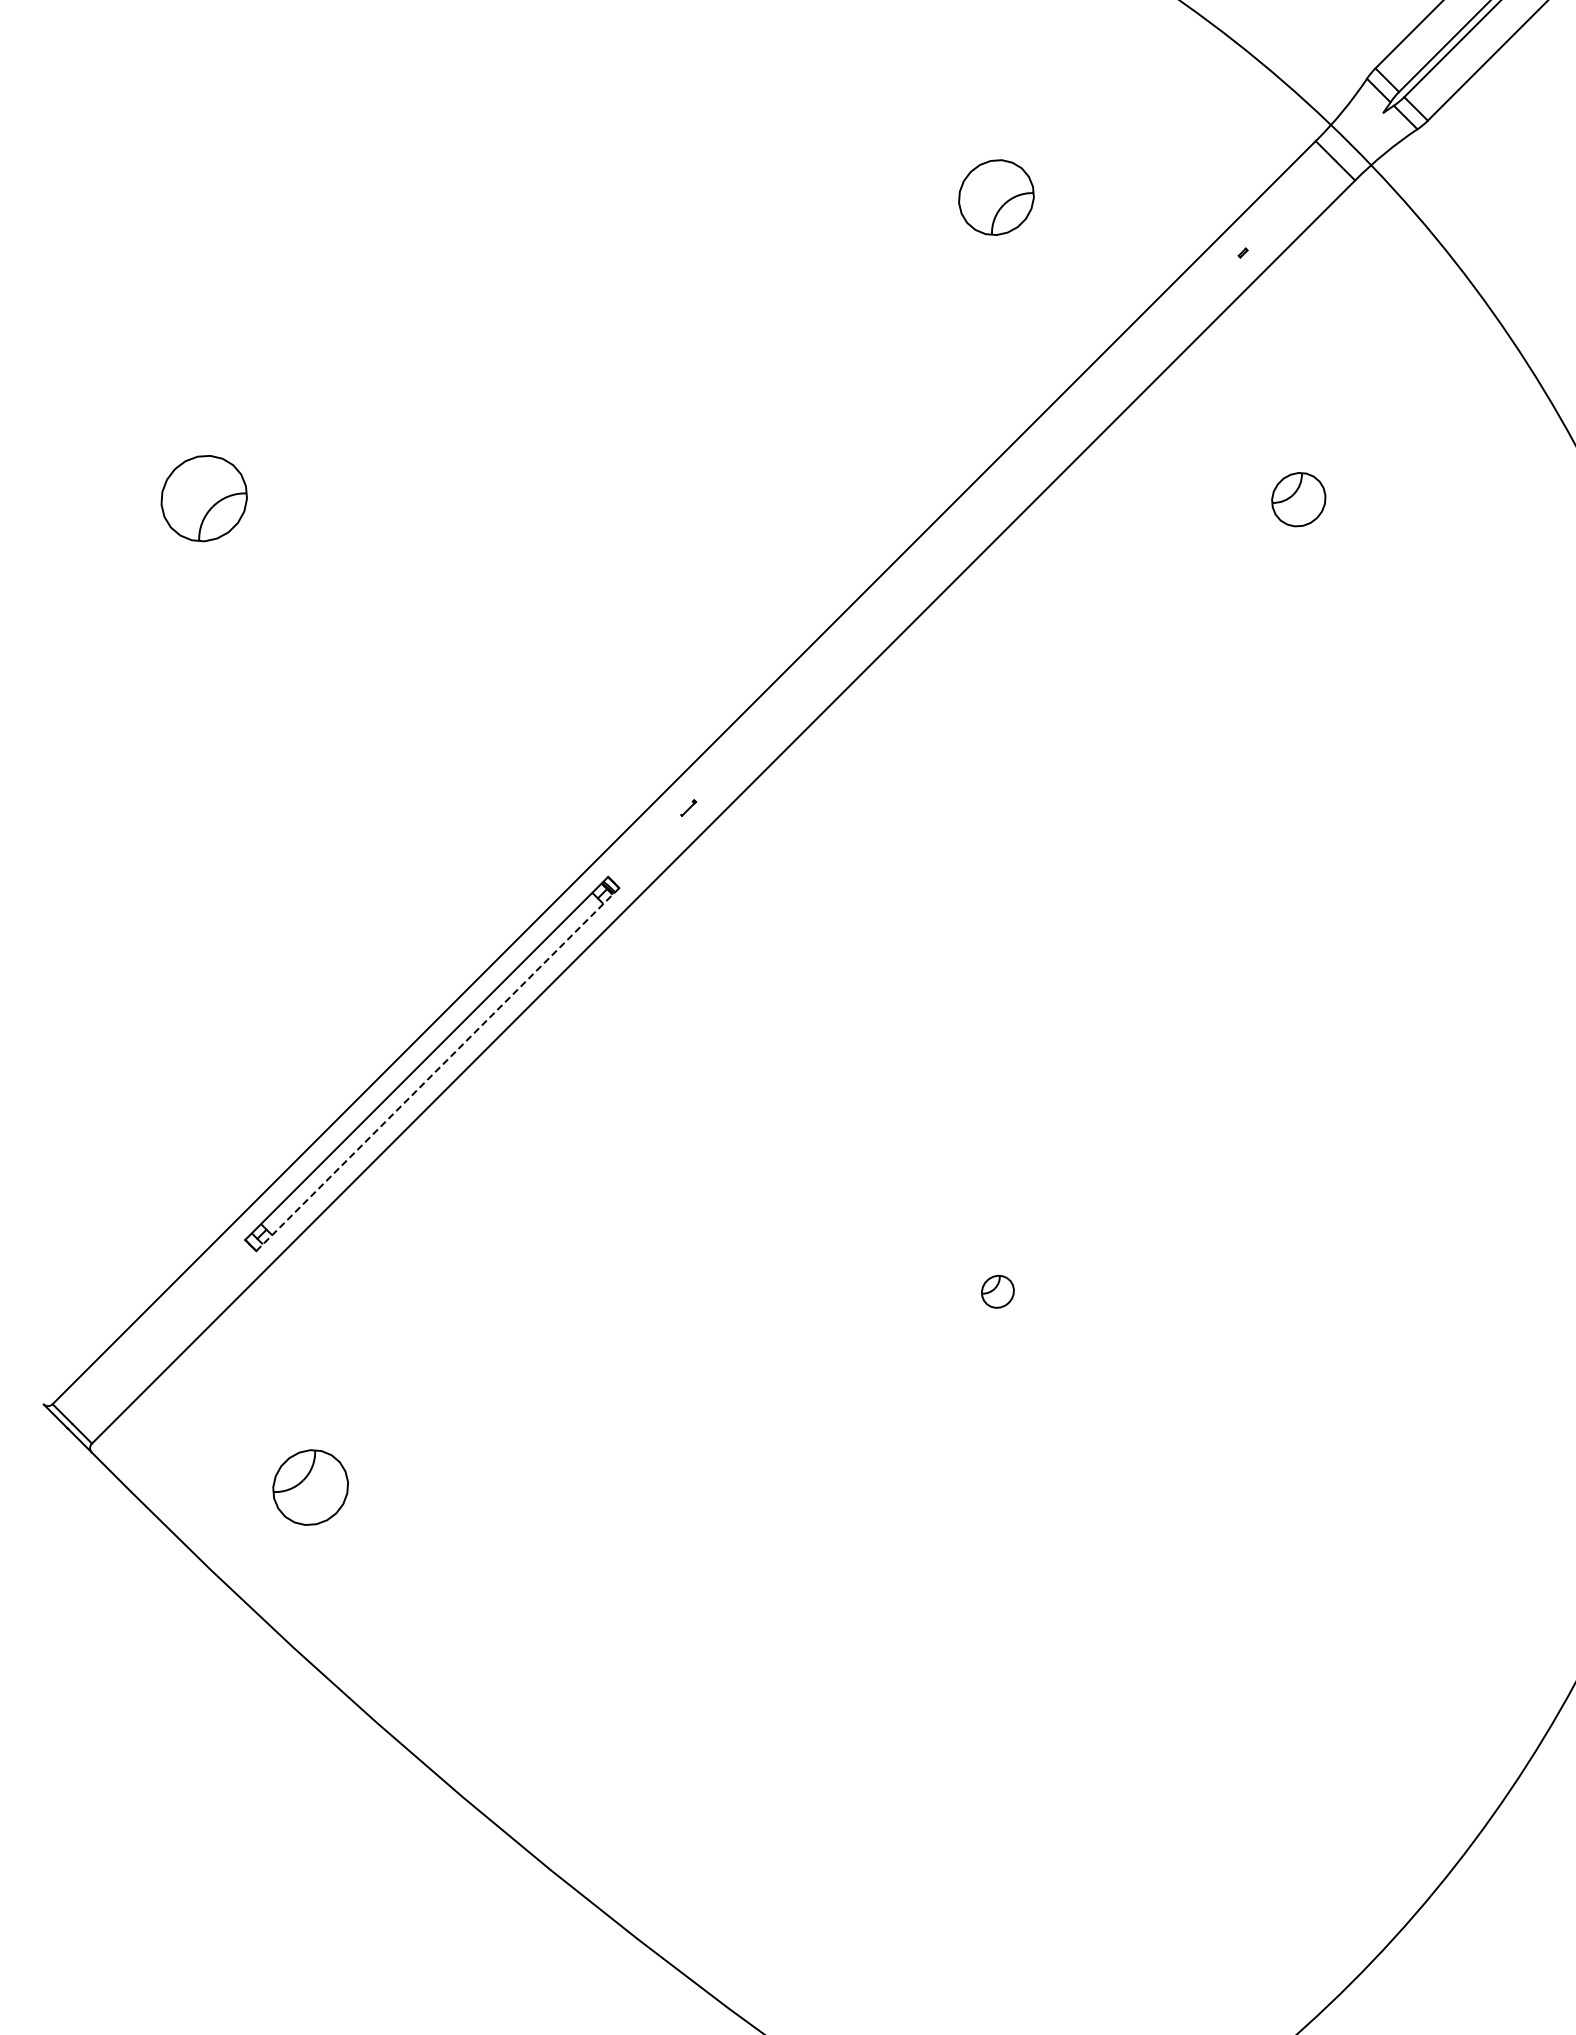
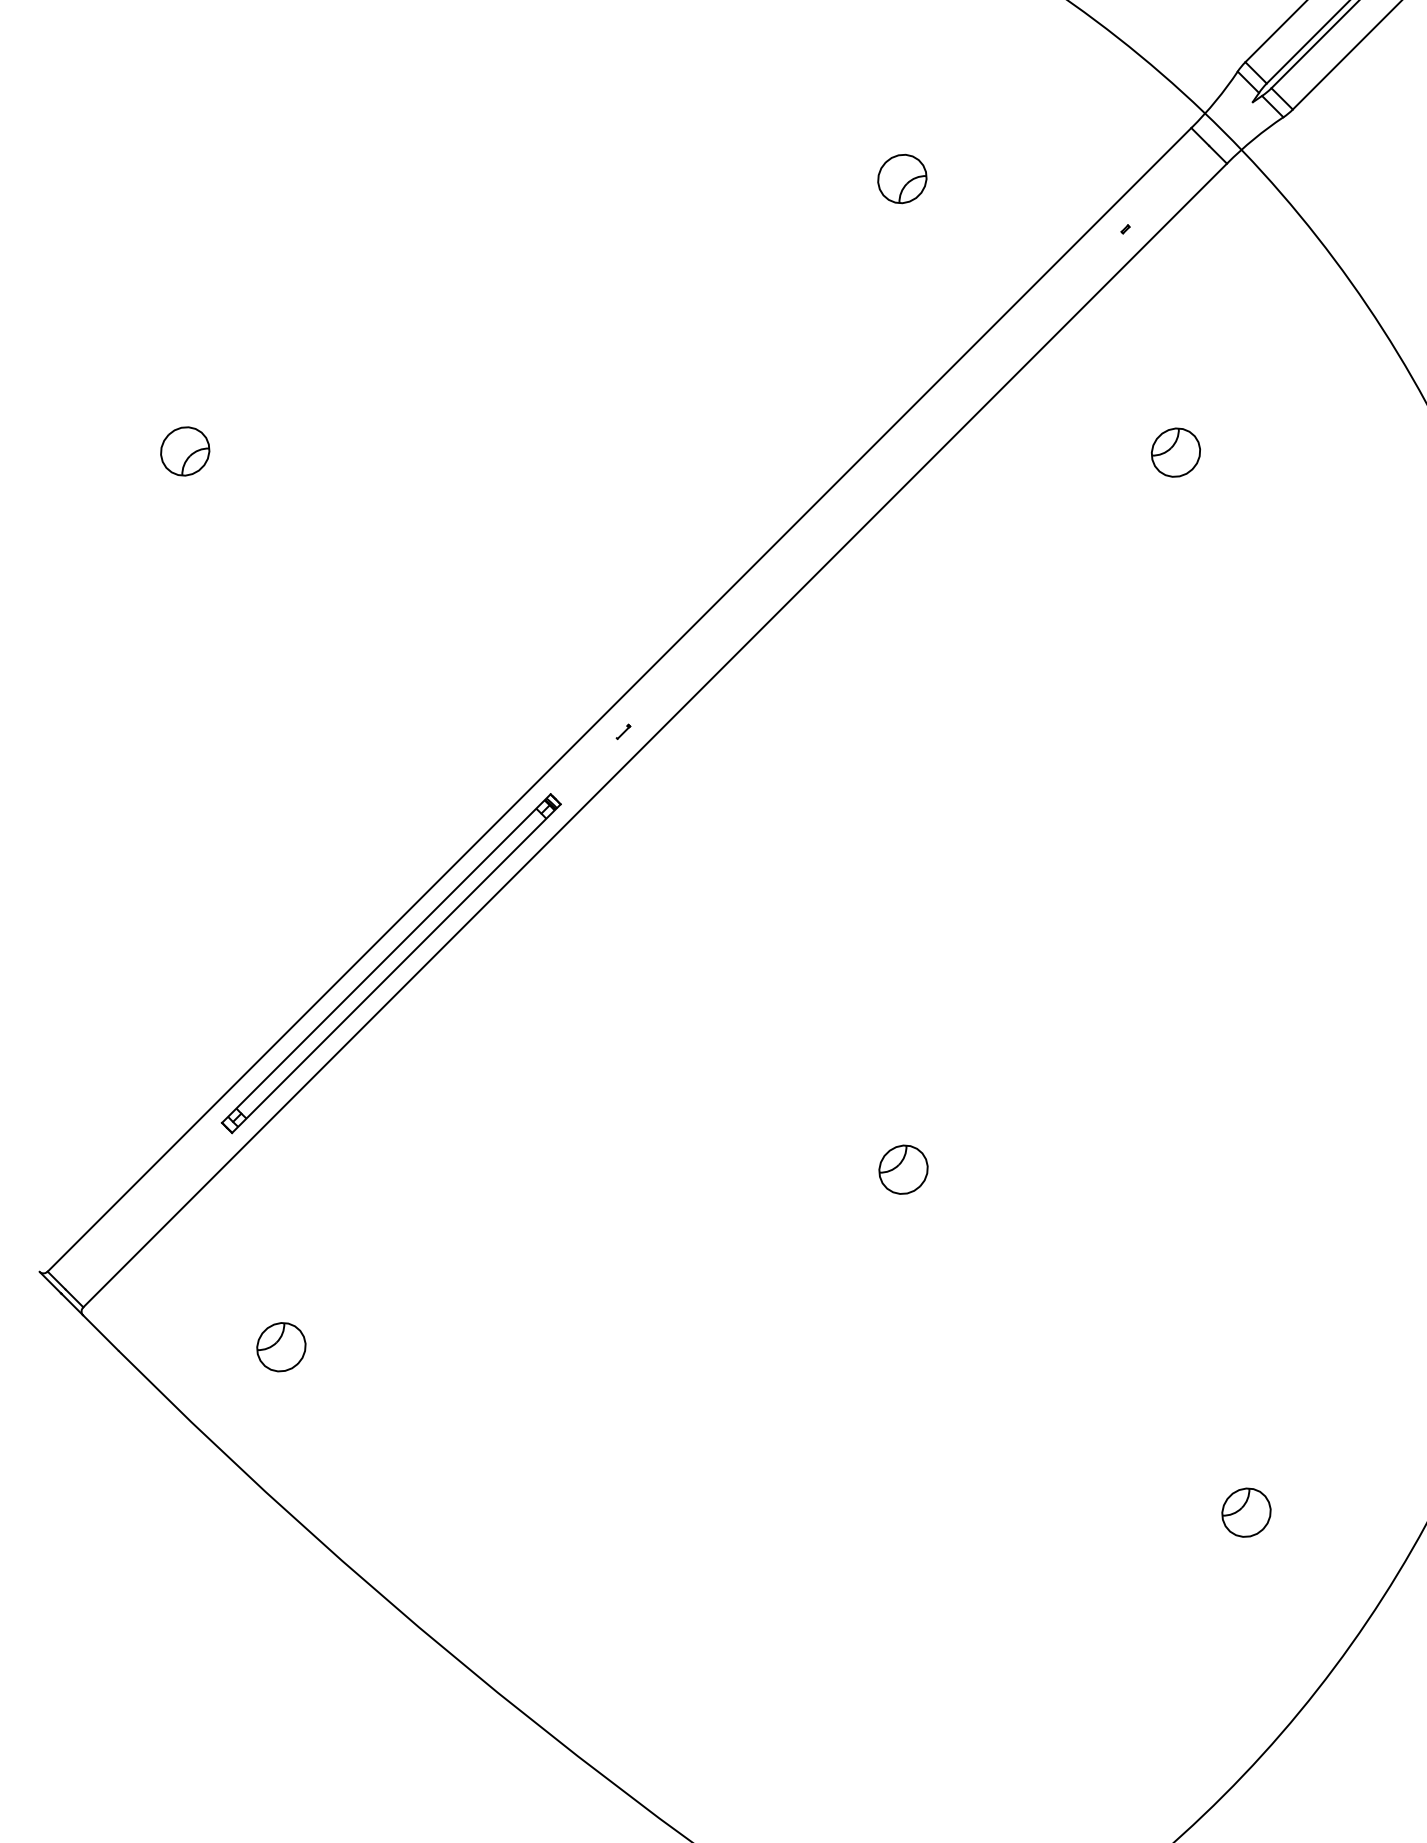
part: (996, 196) -> (902, 178), size x0.71
part: (204, 497) -> (185, 450), size x0.62
line: (437, 1069) -> (396, 968), dashed -> solid
part: (997, 1291) -> (903, 1169), size x1.67
part: (310, 1487) -> (281, 1347), size x0.71
part: (1376, 1670) -> (1246, 1512), added

